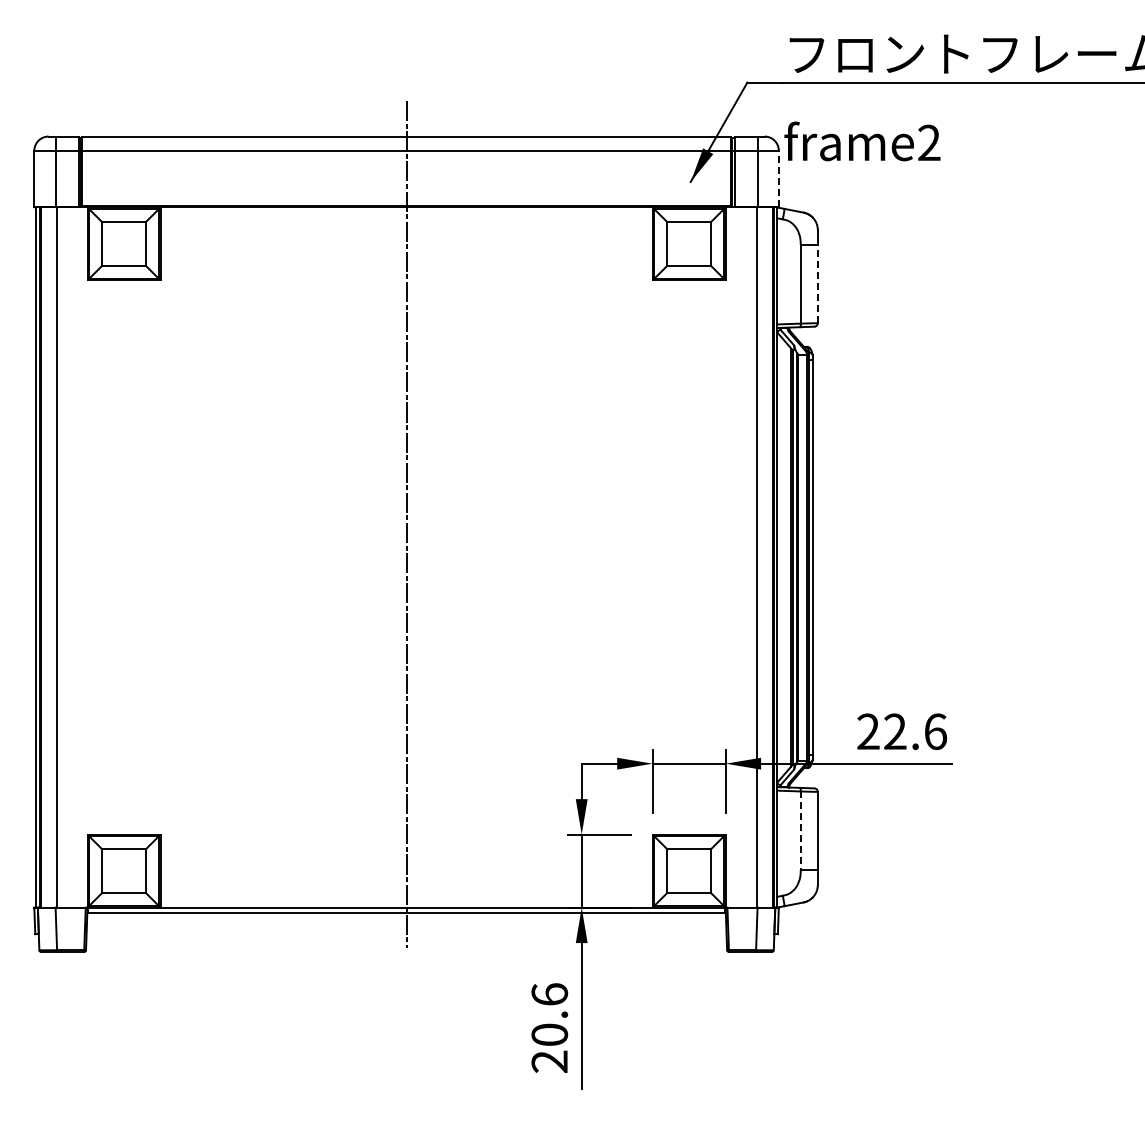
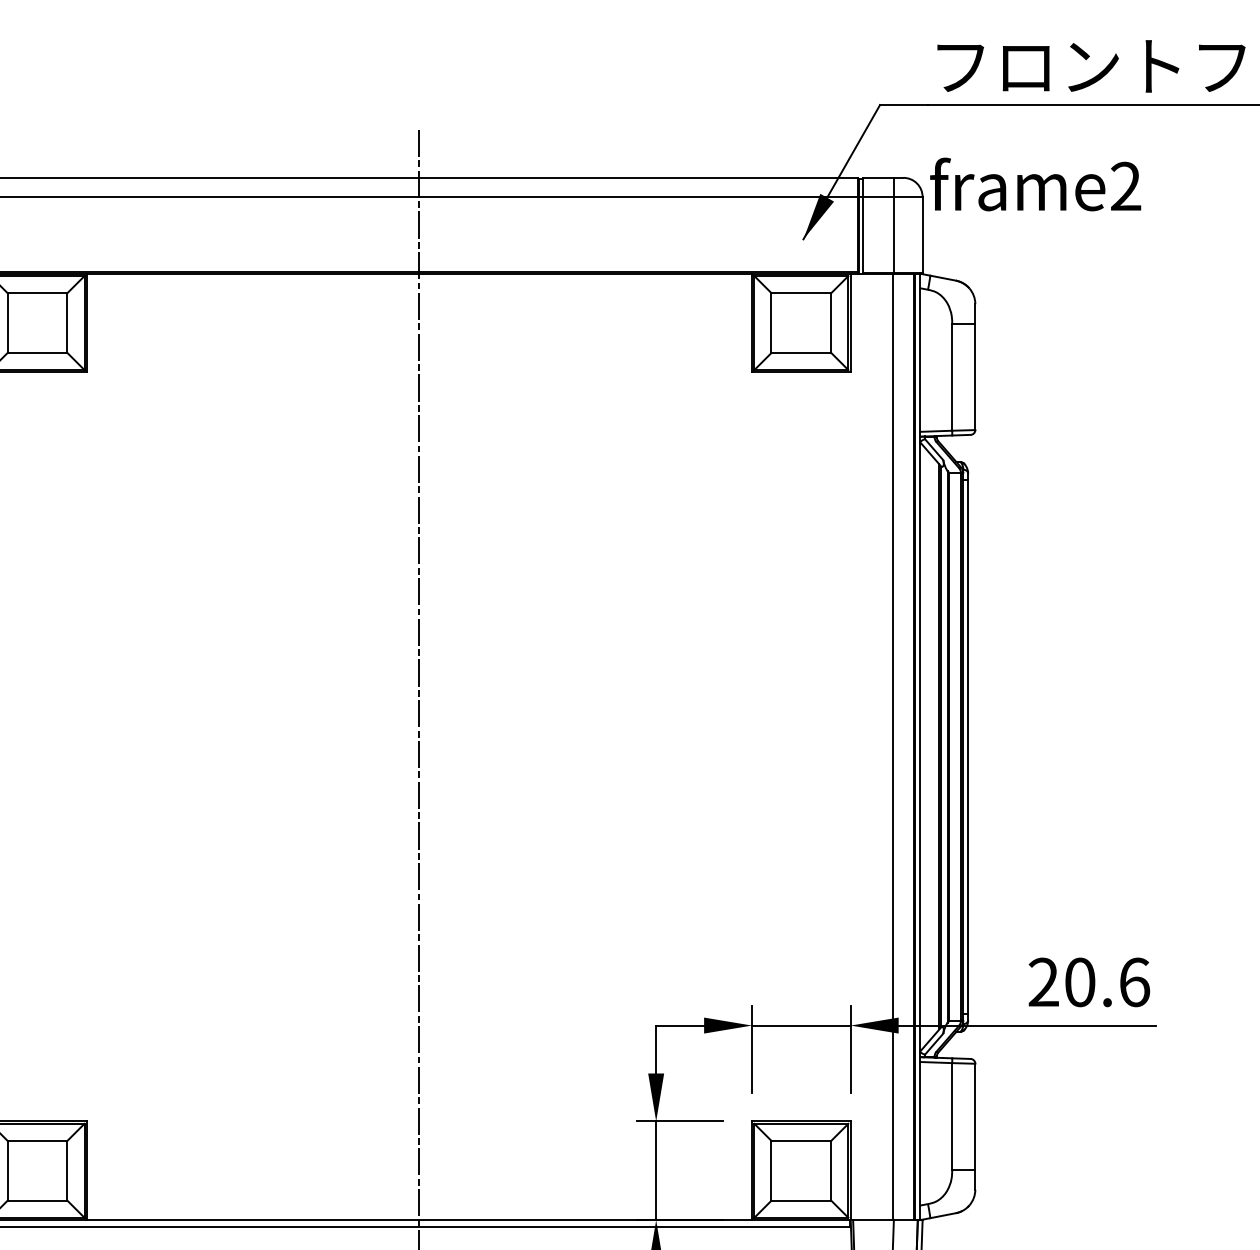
line: (778, 178) -> (922, 234), dashed -> solid
line: (817, 283) -> (974, 376), dashed -> solid
text: (895, 731) -> (1080, 982), 22.6 -> 20.6
line: (800, 831) -> (951, 1117), dashed -> solid

